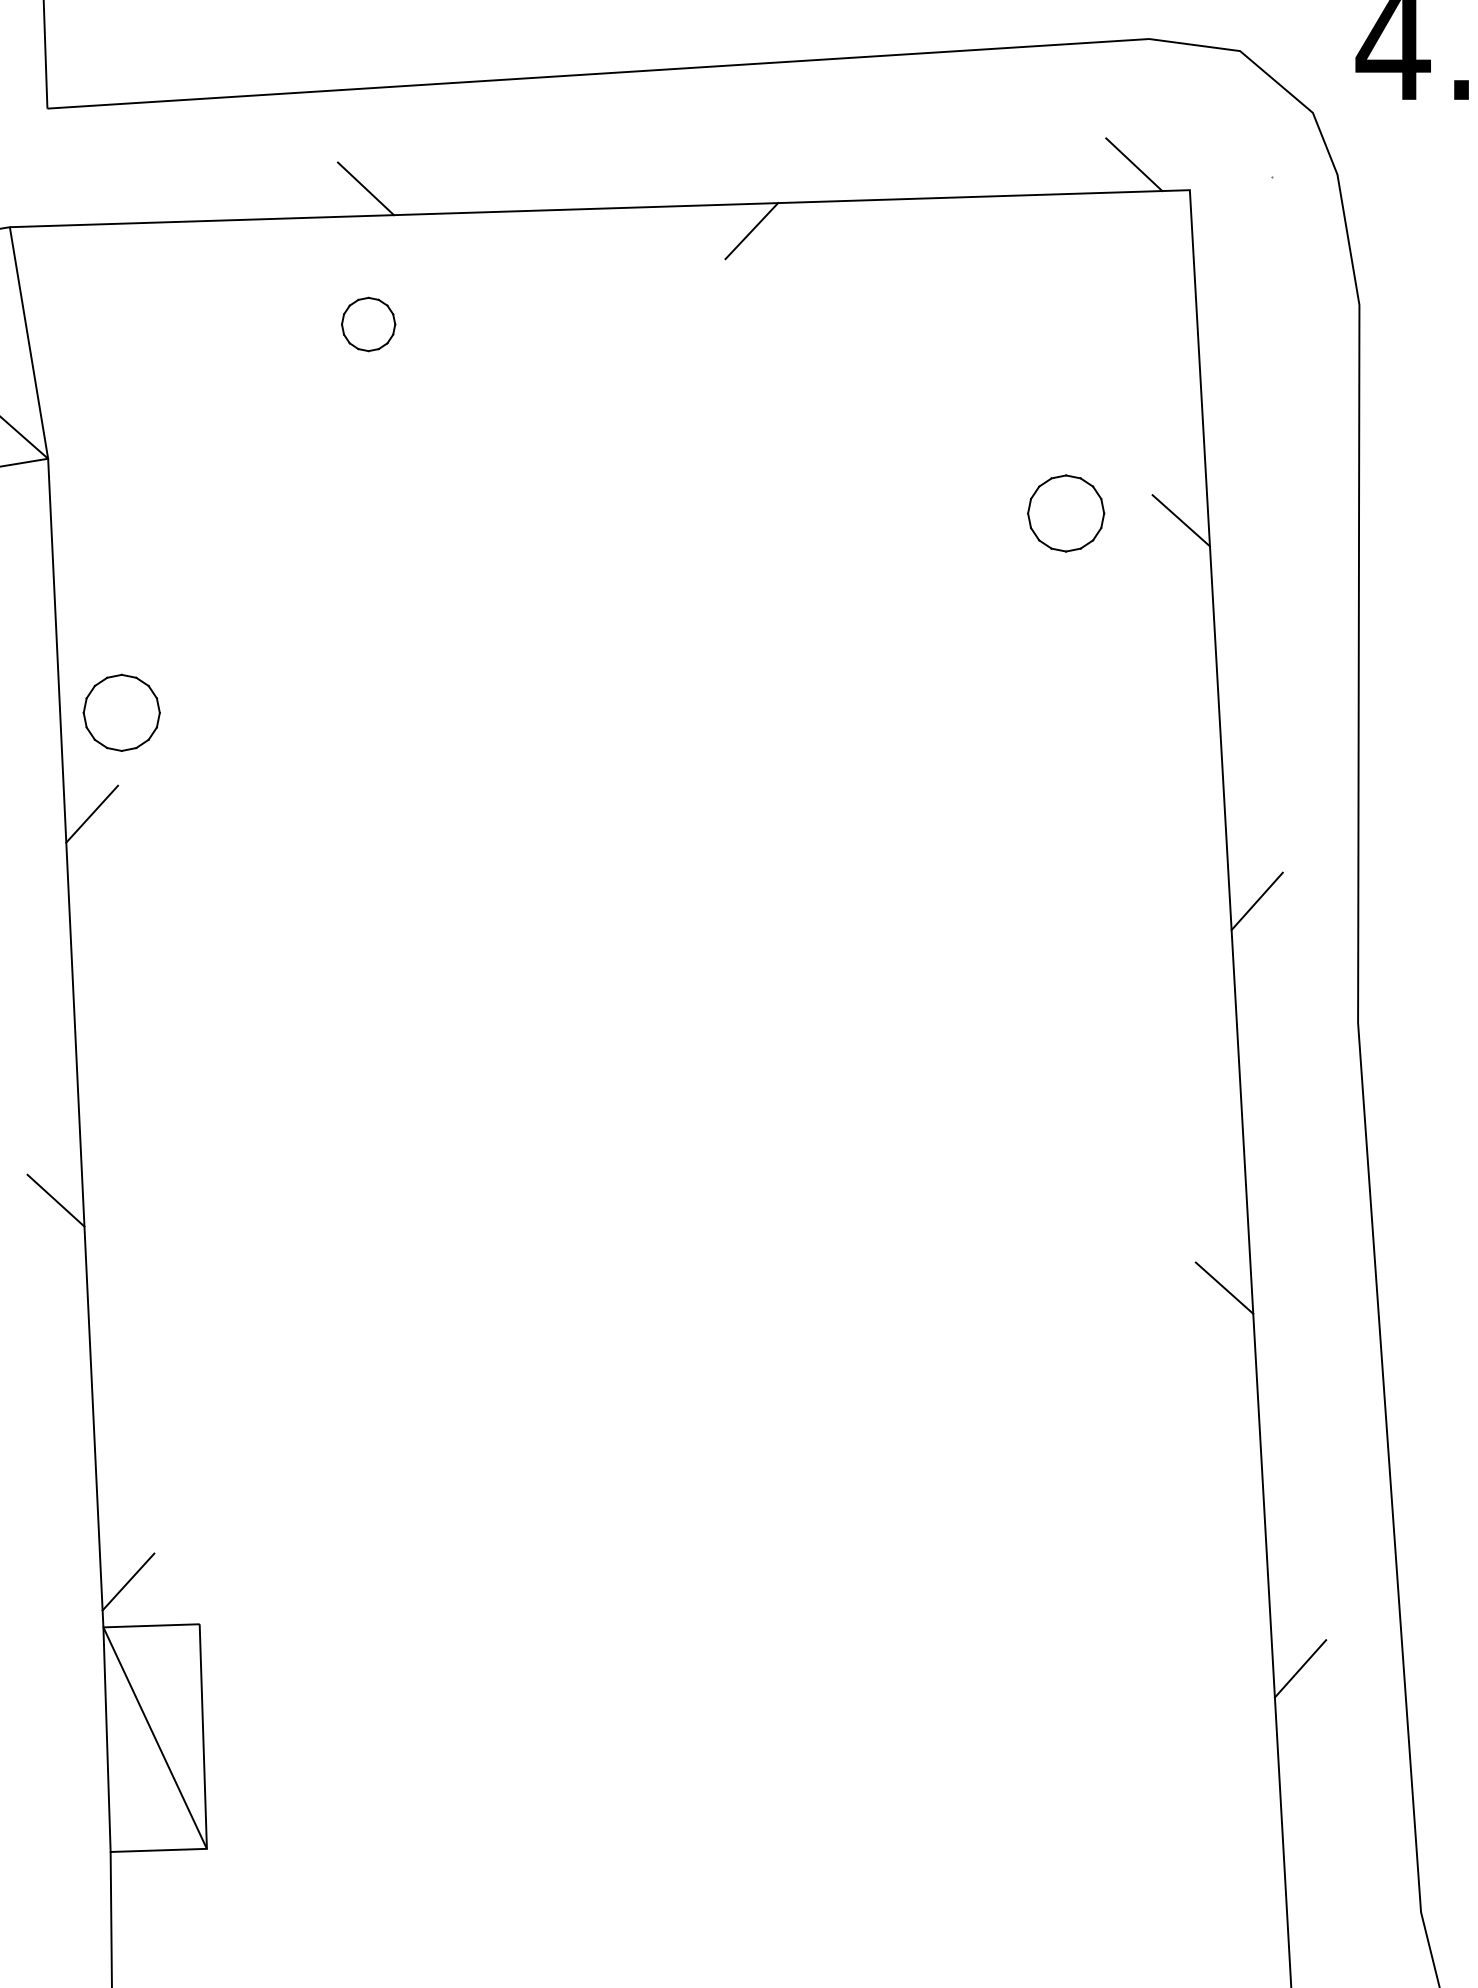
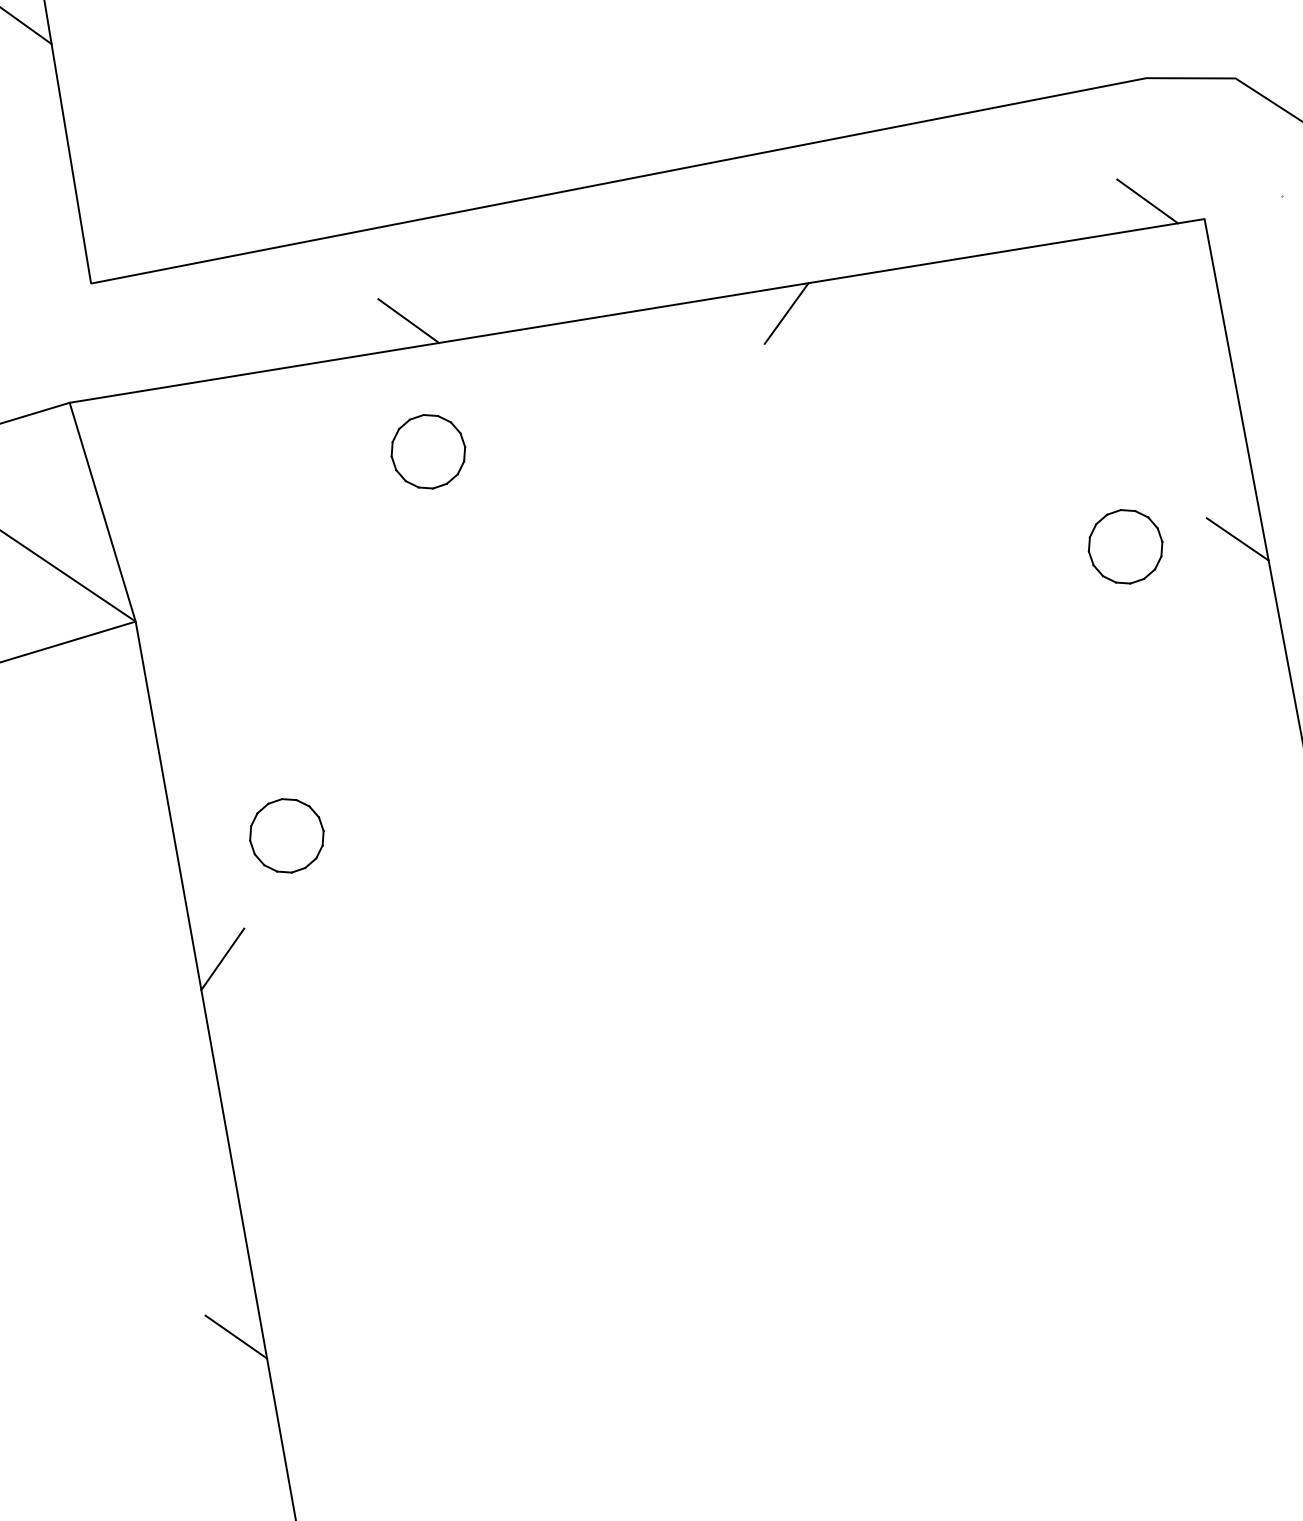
part: (368, 324) -> (428, 451), size x1.43
part: (121, 712) -> (286, 835), moved

